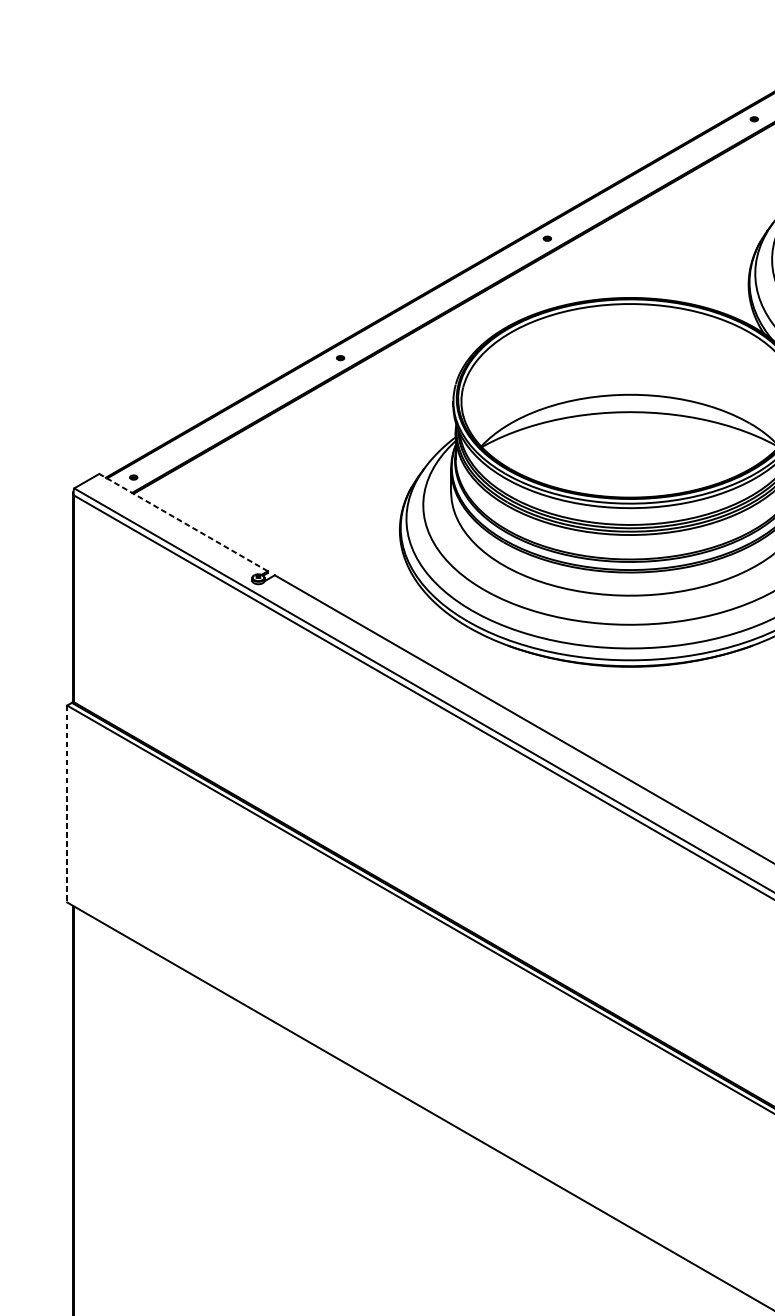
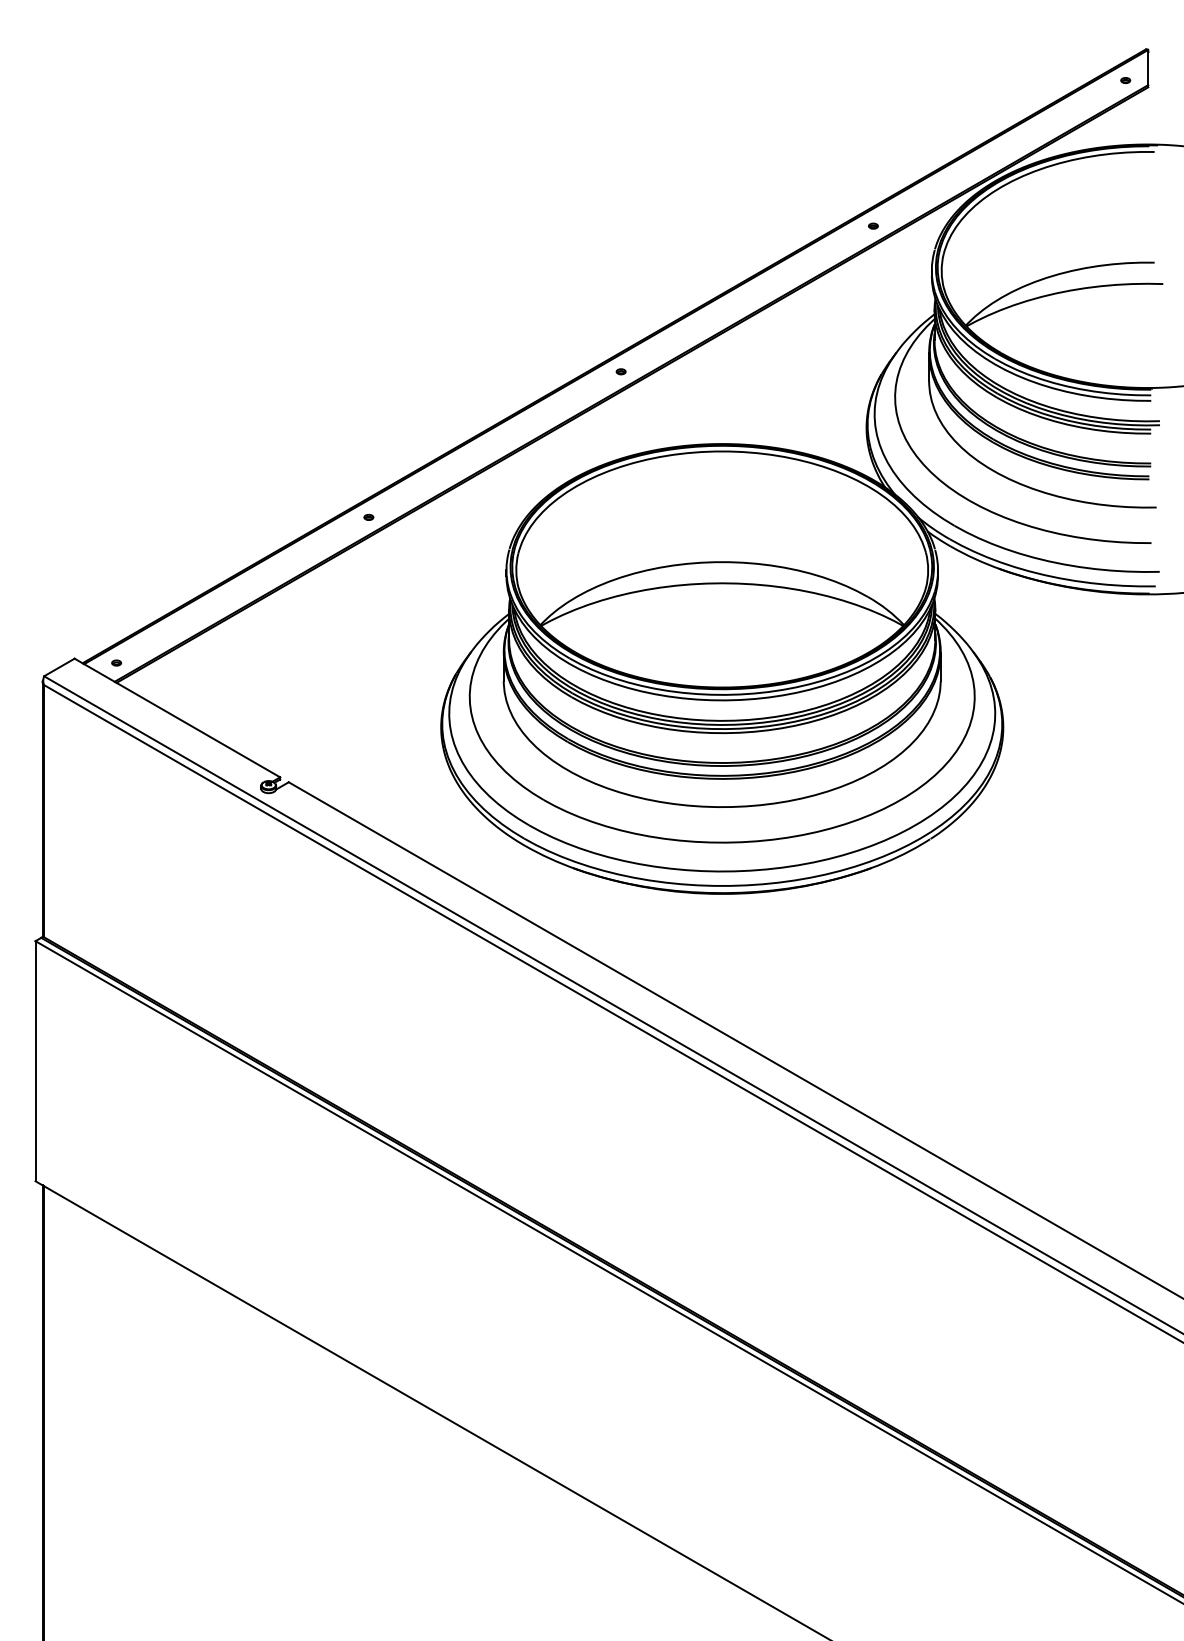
line: (183, 523) -> (177, 718), dashed -> solid
line: (67, 804) -> (35, 1061), dashed -> solid

